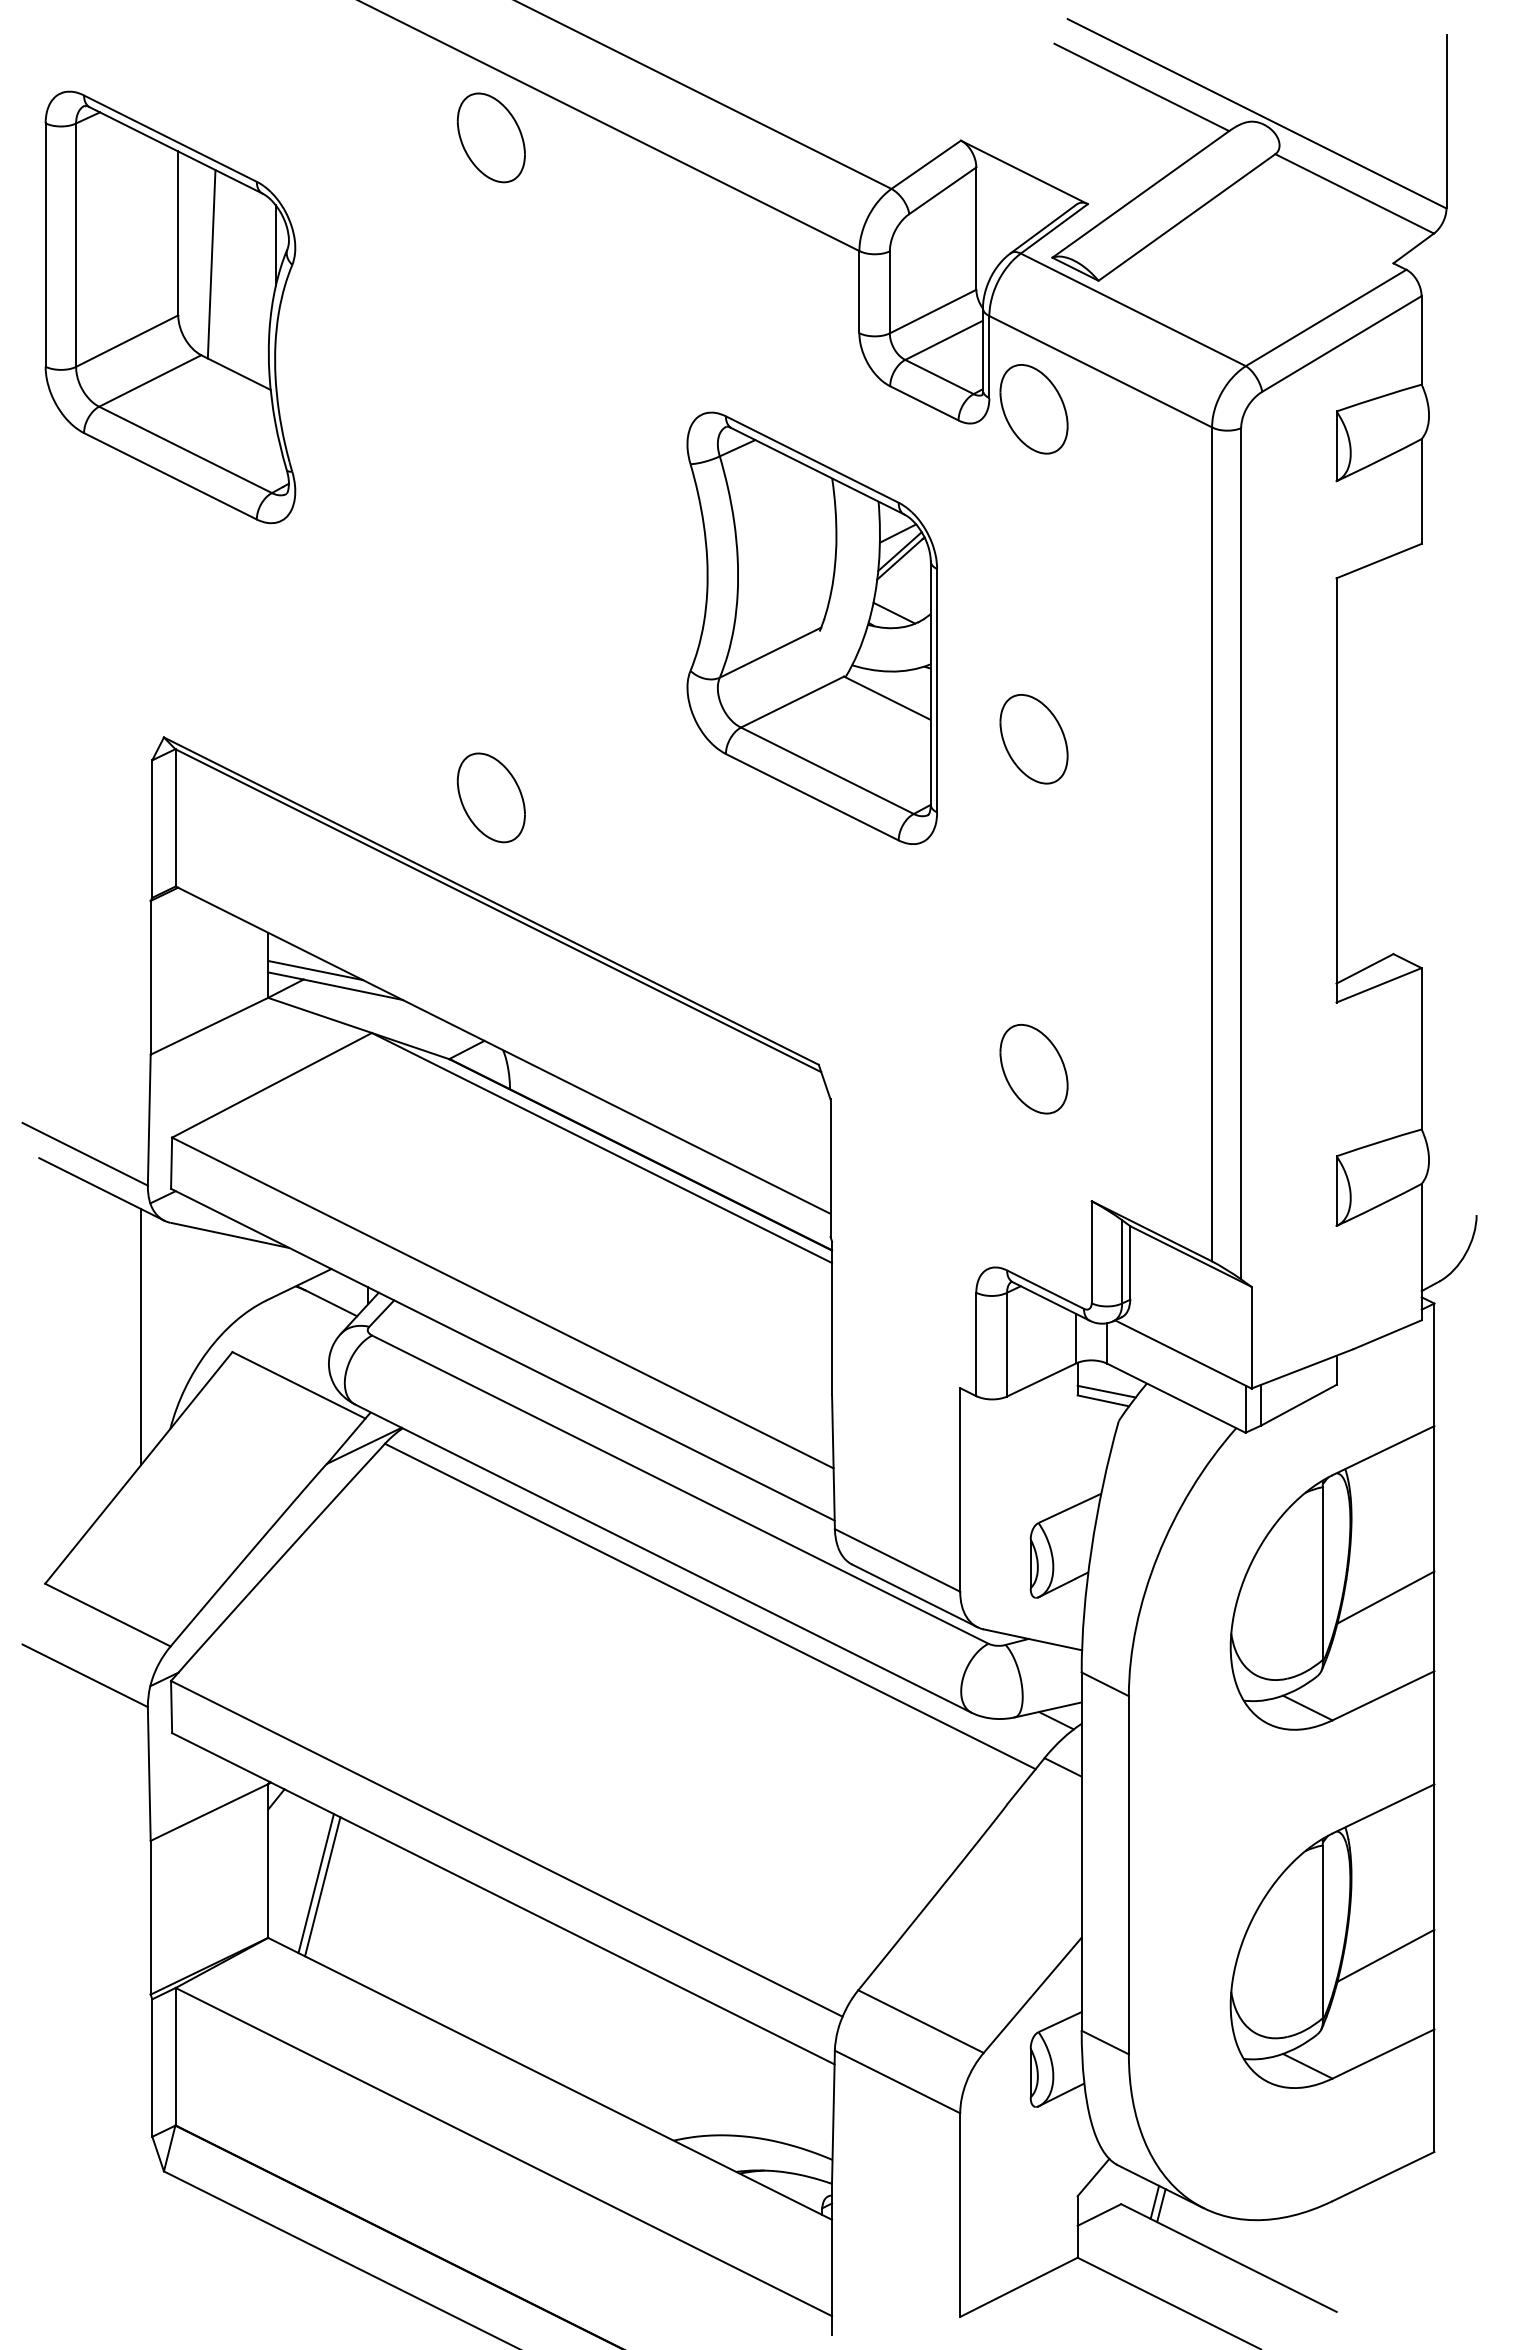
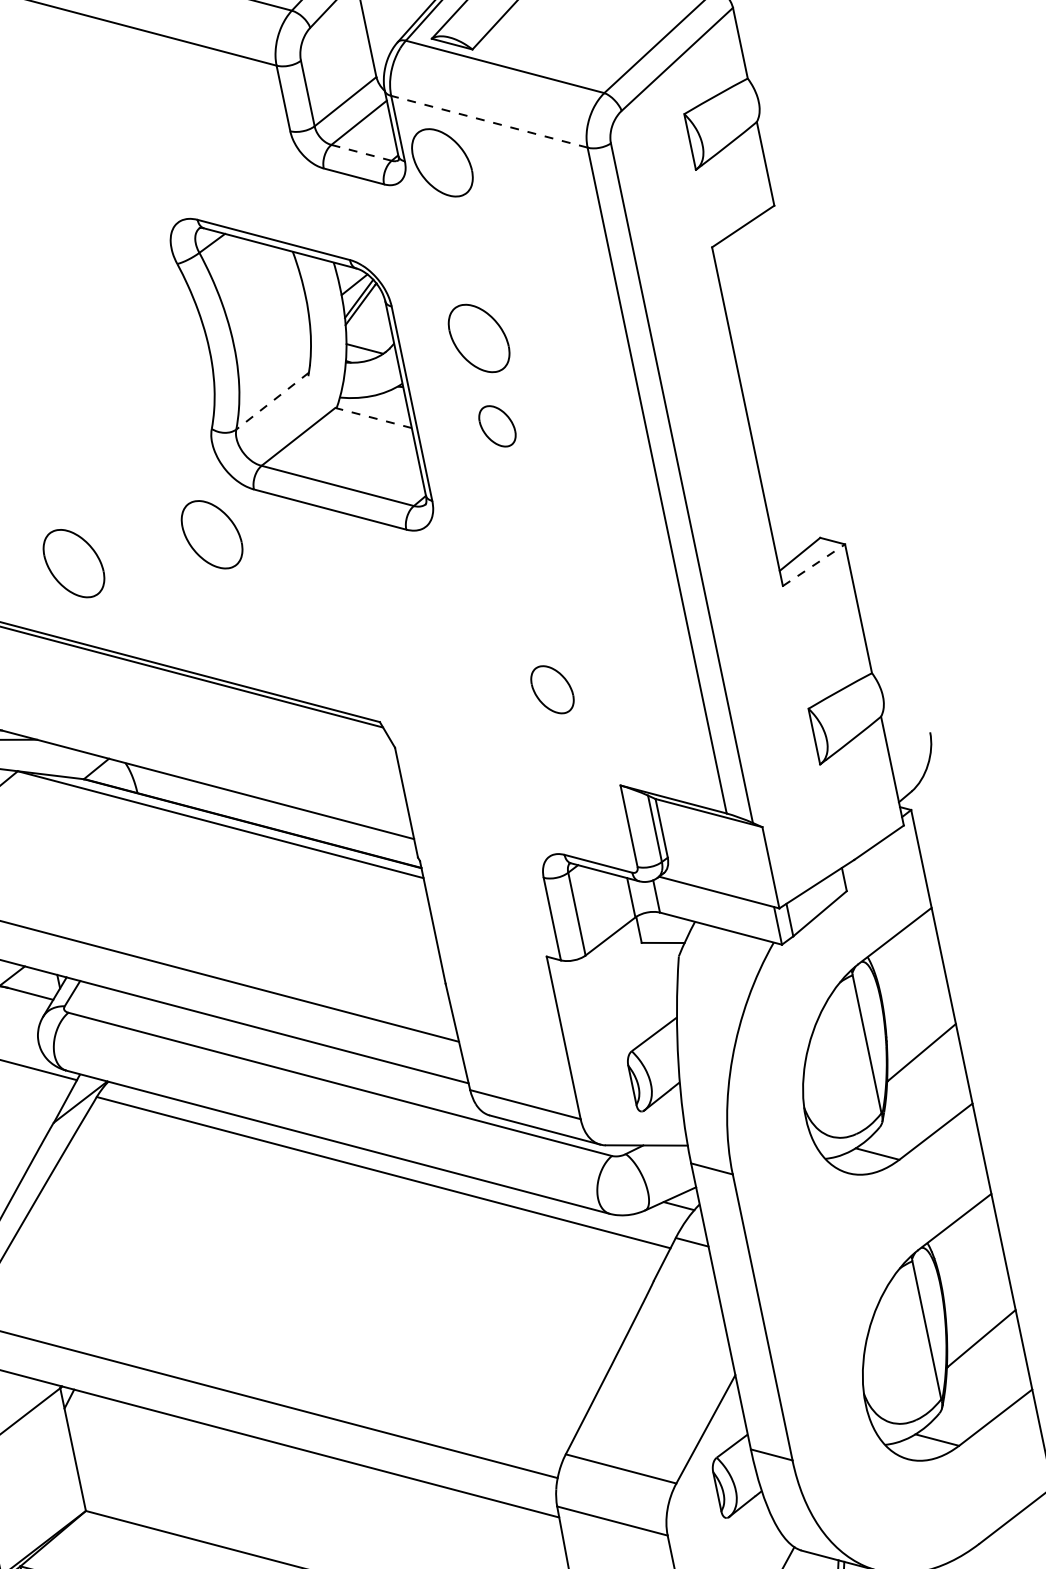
line: (1100, 371) -> (489, 121), solid -> dashed
line: (939, 376) -> (361, 152), solid -> dashed
part: (1033, 629) -> (478, 338), added
line: (770, 652) -> (272, 400), solid -> dashed
line: (886, 698) -> (372, 418), solid -> dashed
part: (1033, 739) -> (497, 426), size x0.6
part: (663, 797) -> (211, 534), added
line: (1379, 985) -> (814, 565), solid -> dashed
part: (1033, 1069) -> (552, 690), size x0.7
line: (1106, 1391) -> (664, 934), removed
line: (315, 1883) -> (114, 1459), removed
line: (322, 1886) -> (120, 1460), removed

